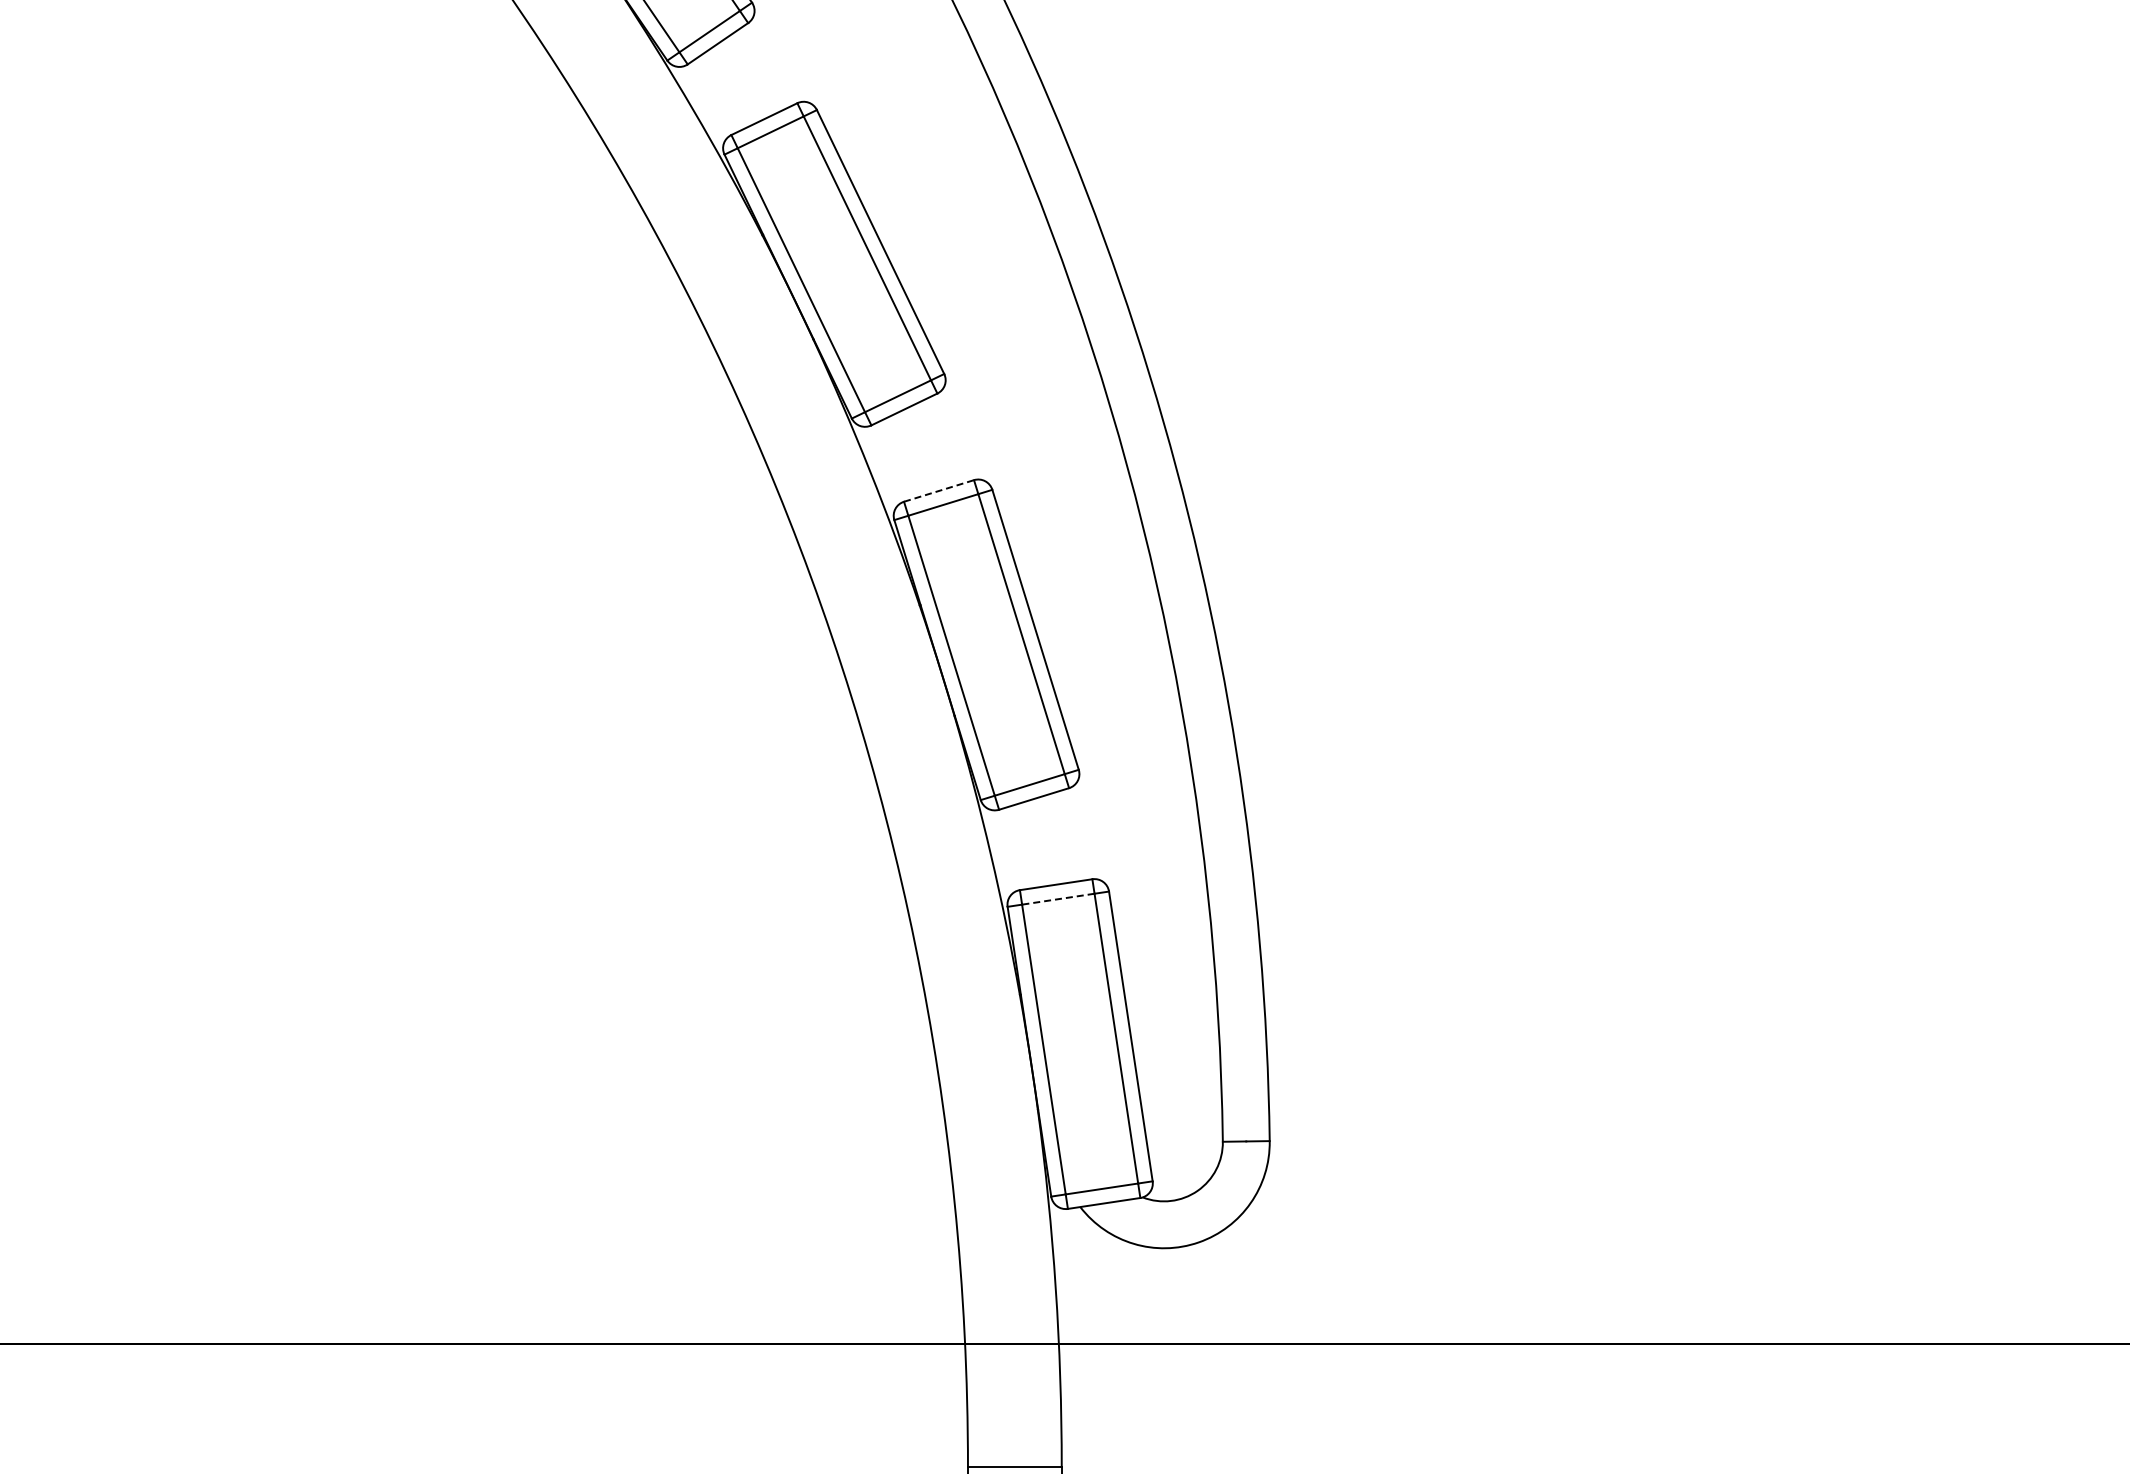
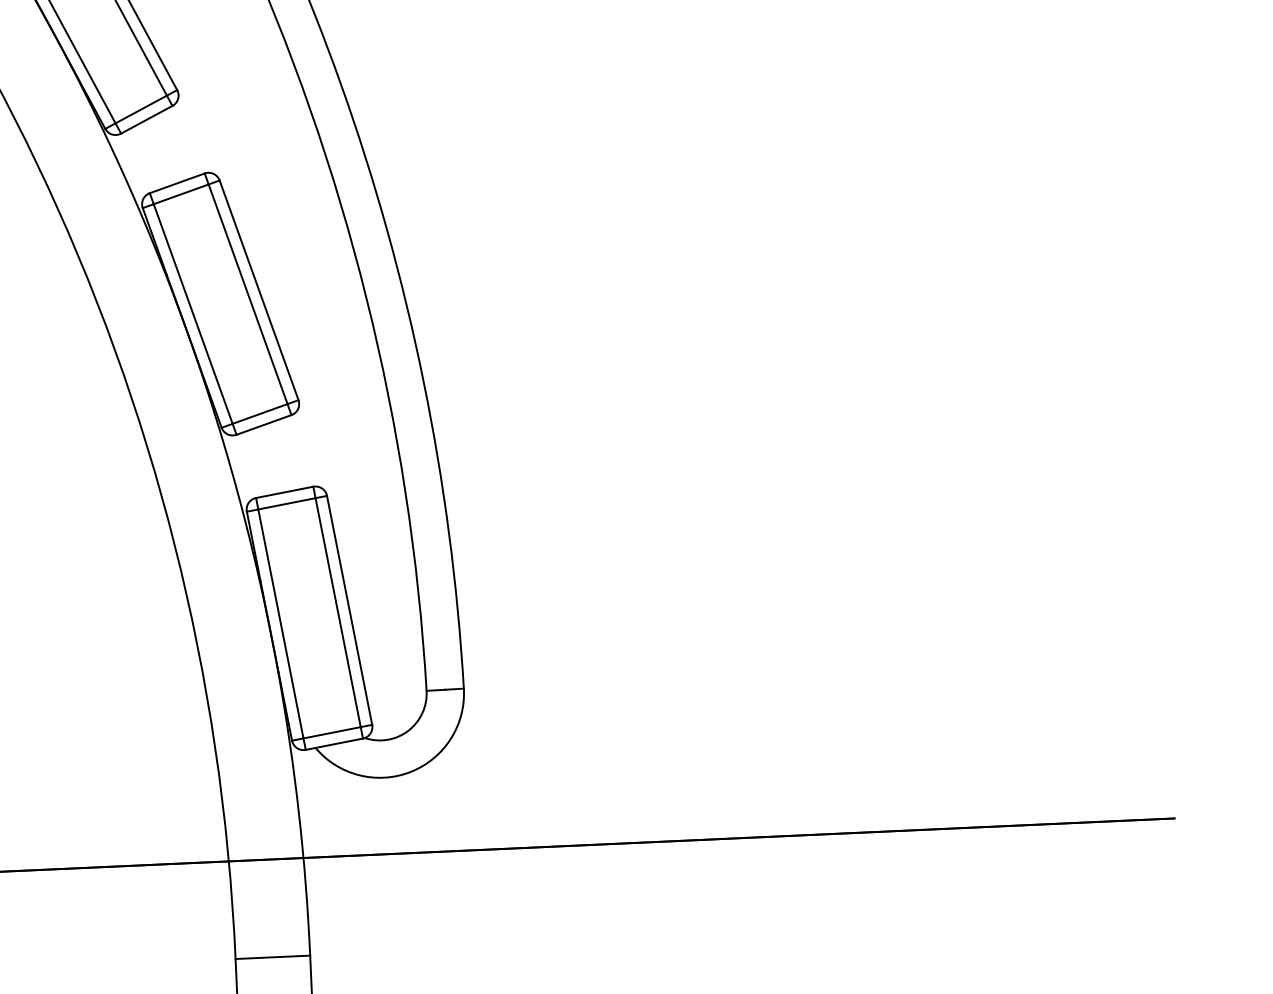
line: (939, 490) -> (177, 182), dashed -> solid
line: (1058, 899) -> (287, 504), dashed -> solid

